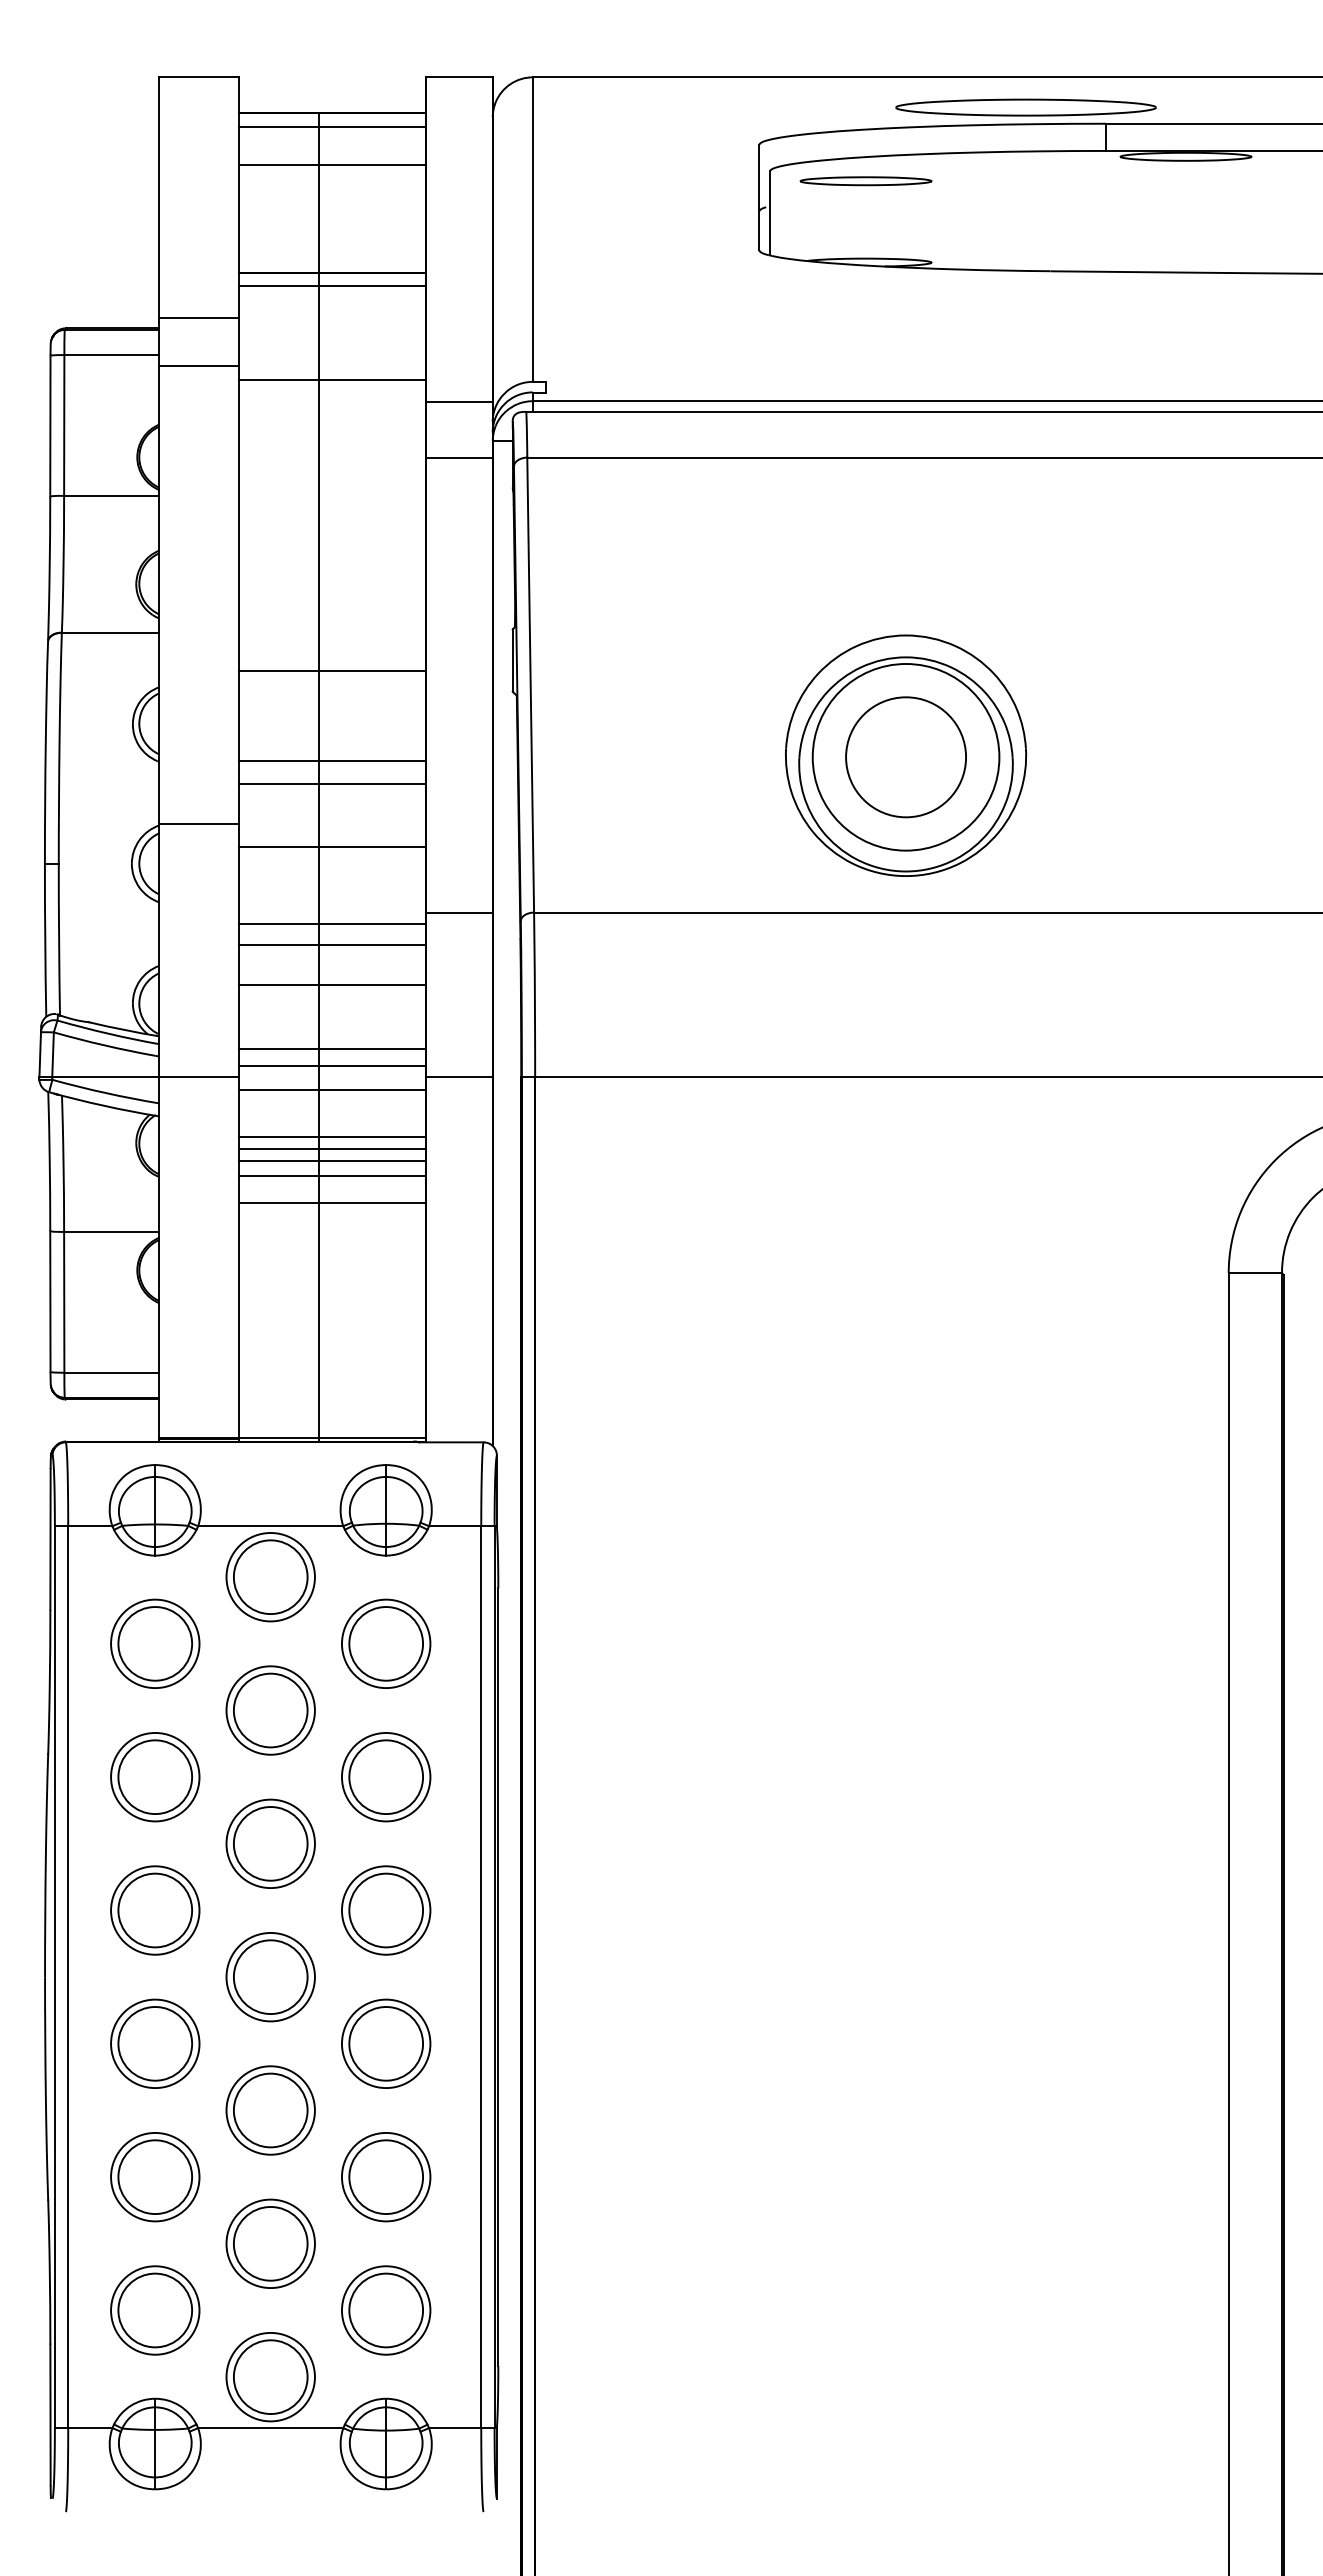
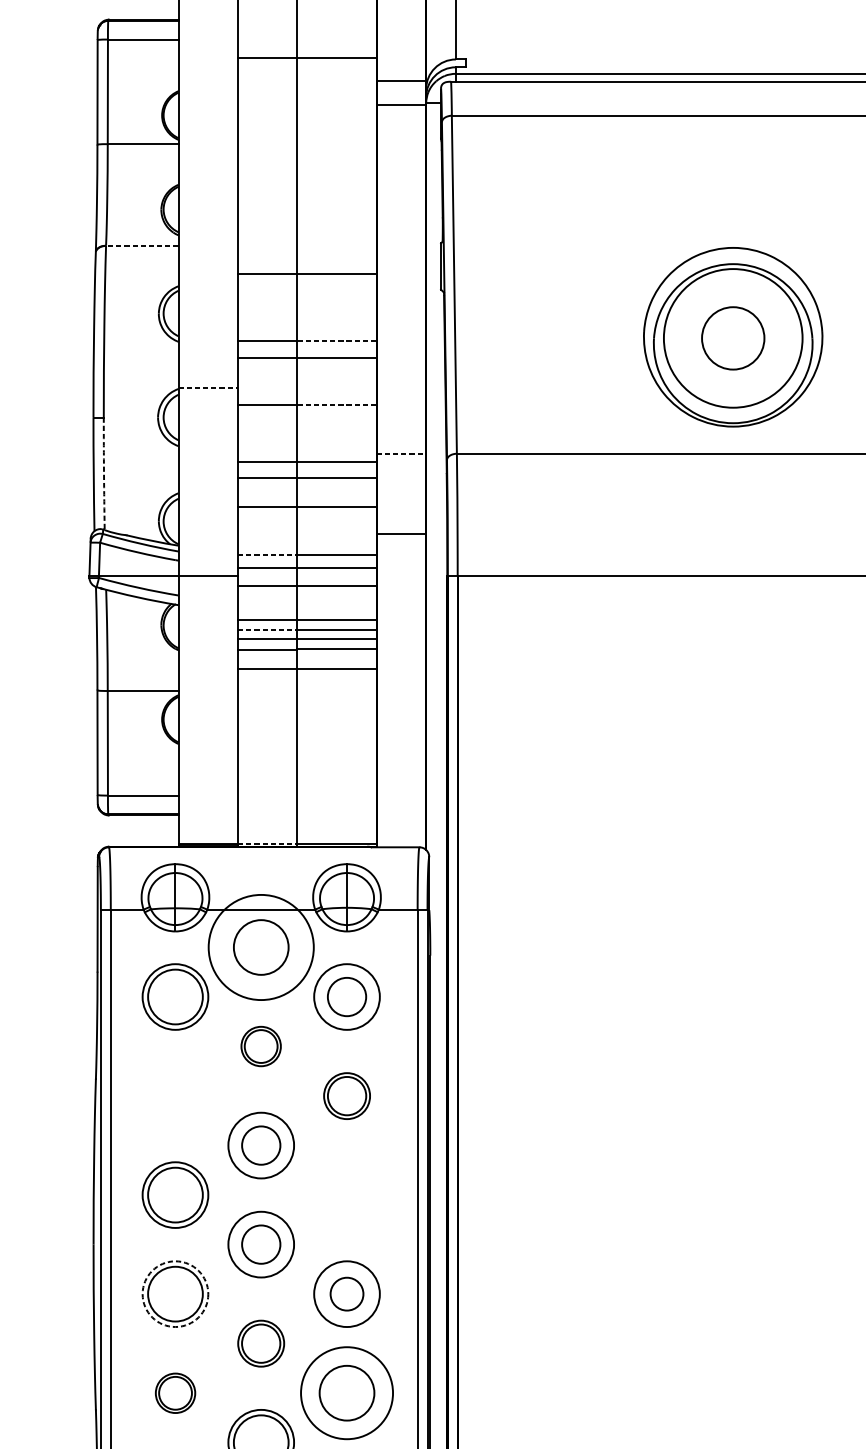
line: (199, 318) -> (208, 12), removed
line: (199, 365) -> (208, 47), removed
line: (459, 401) -> (401, 104), moved
line: (459, 457) -> (401, 80), moved
line: (110, 632) -> (142, 245), solid -> dashed
circle: (906, 757) -> (733, 338), size x0.7
line: (373, 760) -> (337, 340), solid -> dashed
line: (199, 823) -> (208, 387), solid -> dashed
line: (373, 846) -> (337, 404), solid -> dashed
line: (459, 912) -> (401, 453), solid -> dashed
arc: (59, 939) -> (104, 473), solid -> dashed
line: (279, 1048) -> (267, 554), solid -> dashed
line: (459, 1077) -> (401, 533), moved
line: (279, 1149) -> (267, 629), solid -> dashed
line: (279, 1437) -> (267, 843), solid -> dashed
circle: (270, 1576) -> (261, 946), size x1.6
circle: (386, 1643) -> (347, 996), size x0.7
part: (270, 1710) -> (261, 1046), size x0.6
part: (155, 1777) -> (175, 1096), removed
part: (386, 1777) -> (347, 1096), size x0.7
circle: (270, 1843) -> (261, 1145), size x0.7
part: (386, 1910) -> (347, 1195), removed
circle: (270, 1977) -> (261, 1244), size x0.7
circle: (155, 2043) -> (175, 1293), solid -> dashed
circle: (386, 2043) -> (347, 1293), size x0.6
part: (270, 2110) -> (261, 1343), size x0.7
circle: (385, 2176) -> (346, 1392), size x1.4
part: (155, 2177) -> (175, 1393), size x0.6

